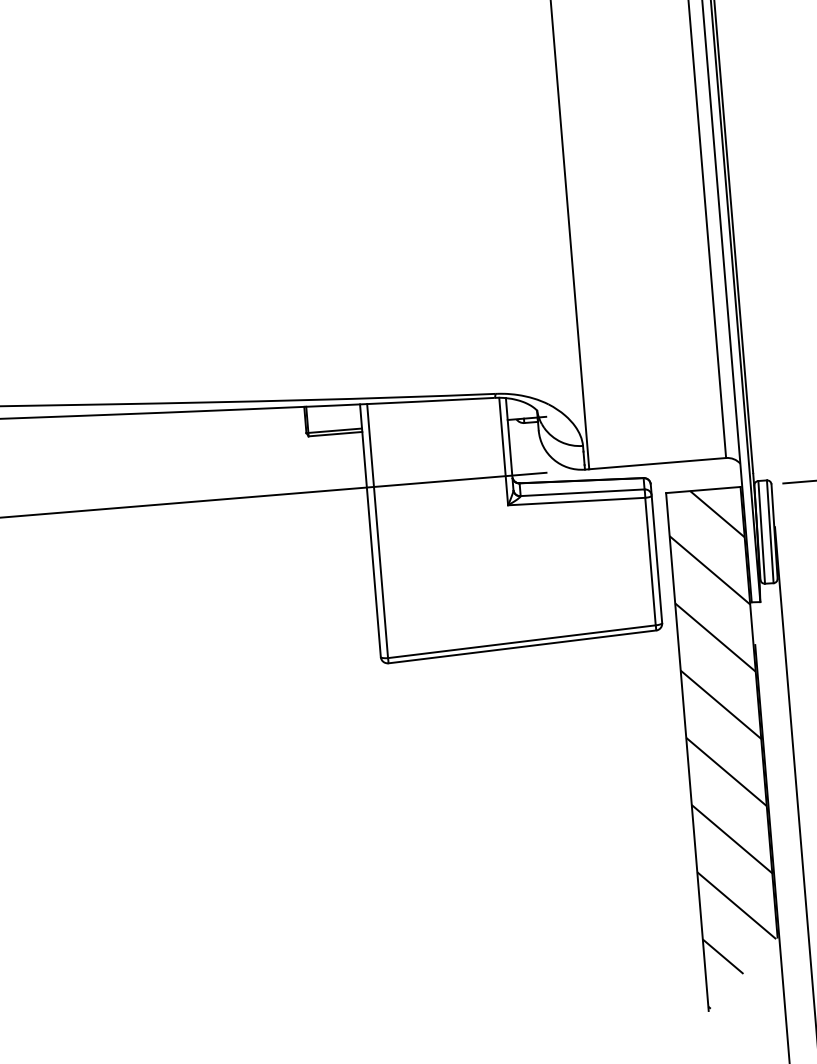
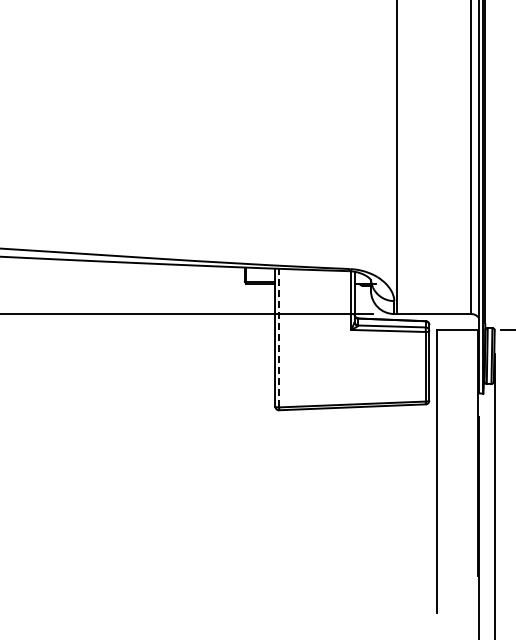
line: (378, 529) -> (279, 337), solid -> dashed
hatch: (724, 746) -> (457, 470), removed

